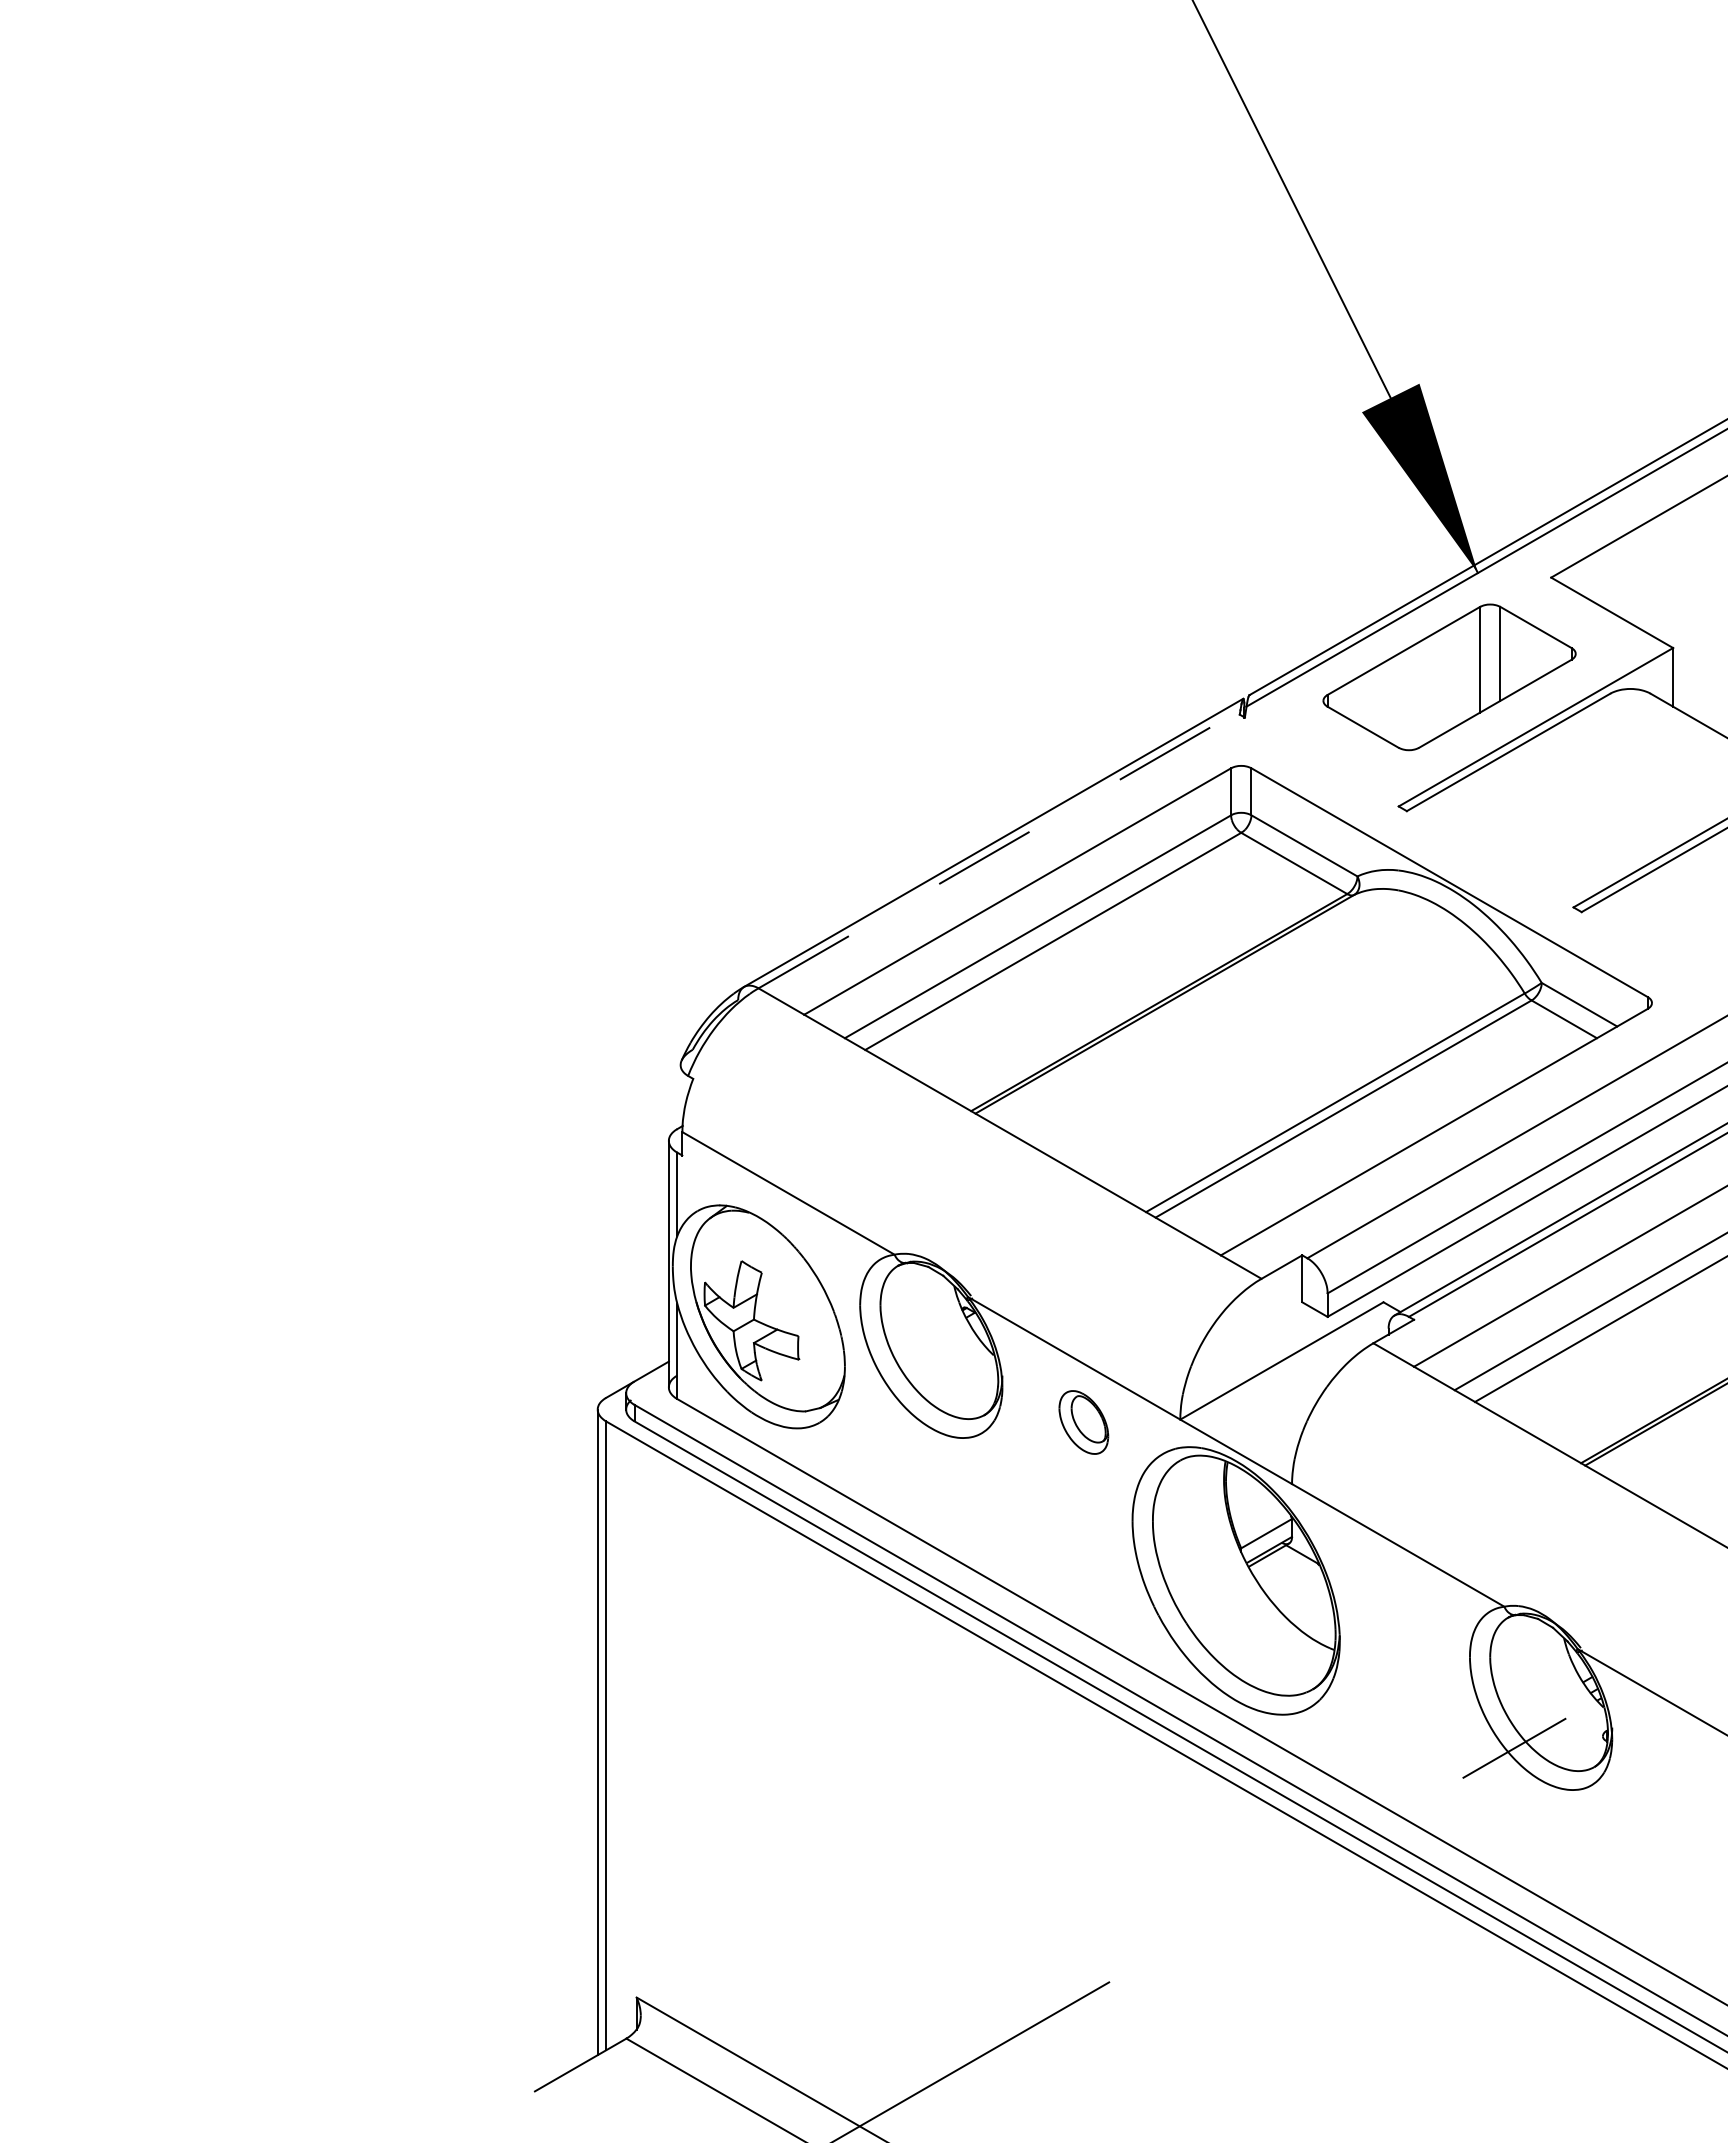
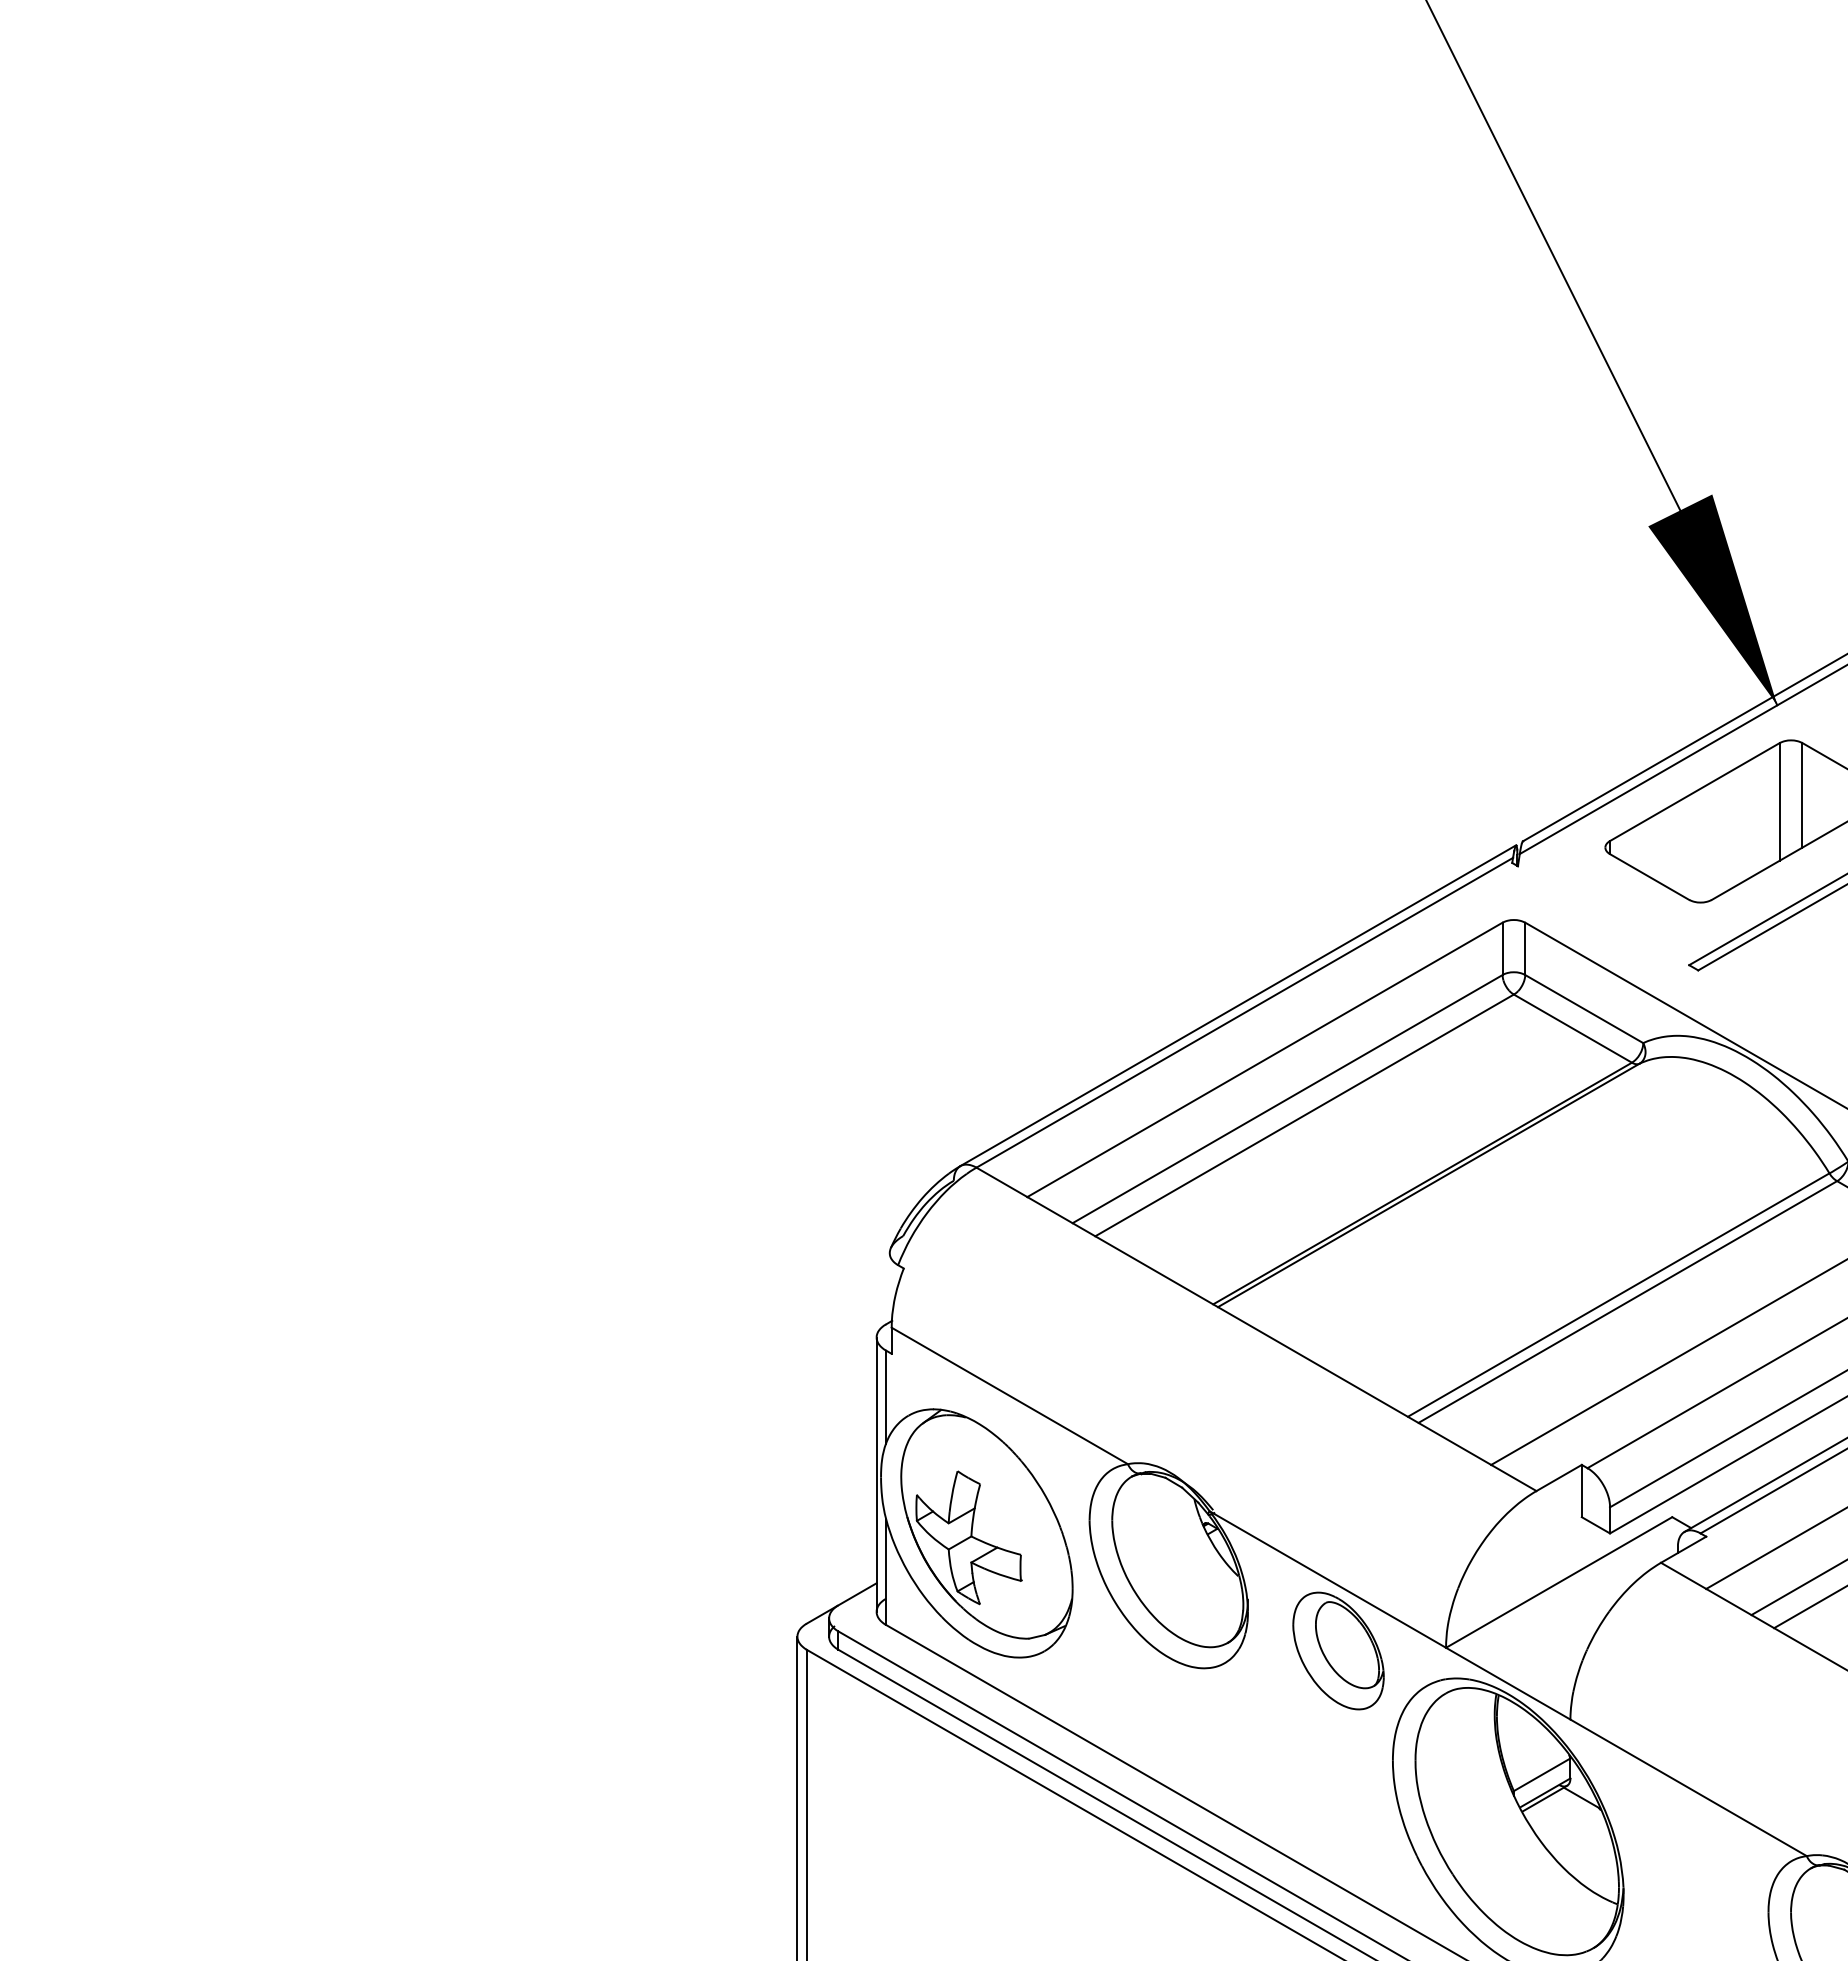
line: (999, 848) -> (1244, 1011), dashed -> solid
part: (1083, 1422) -> (1338, 1651), size x1.67

